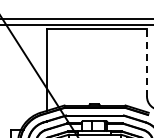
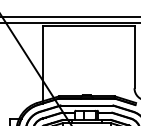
line: (147, 62) -> (134, 57), dashed -> solid

